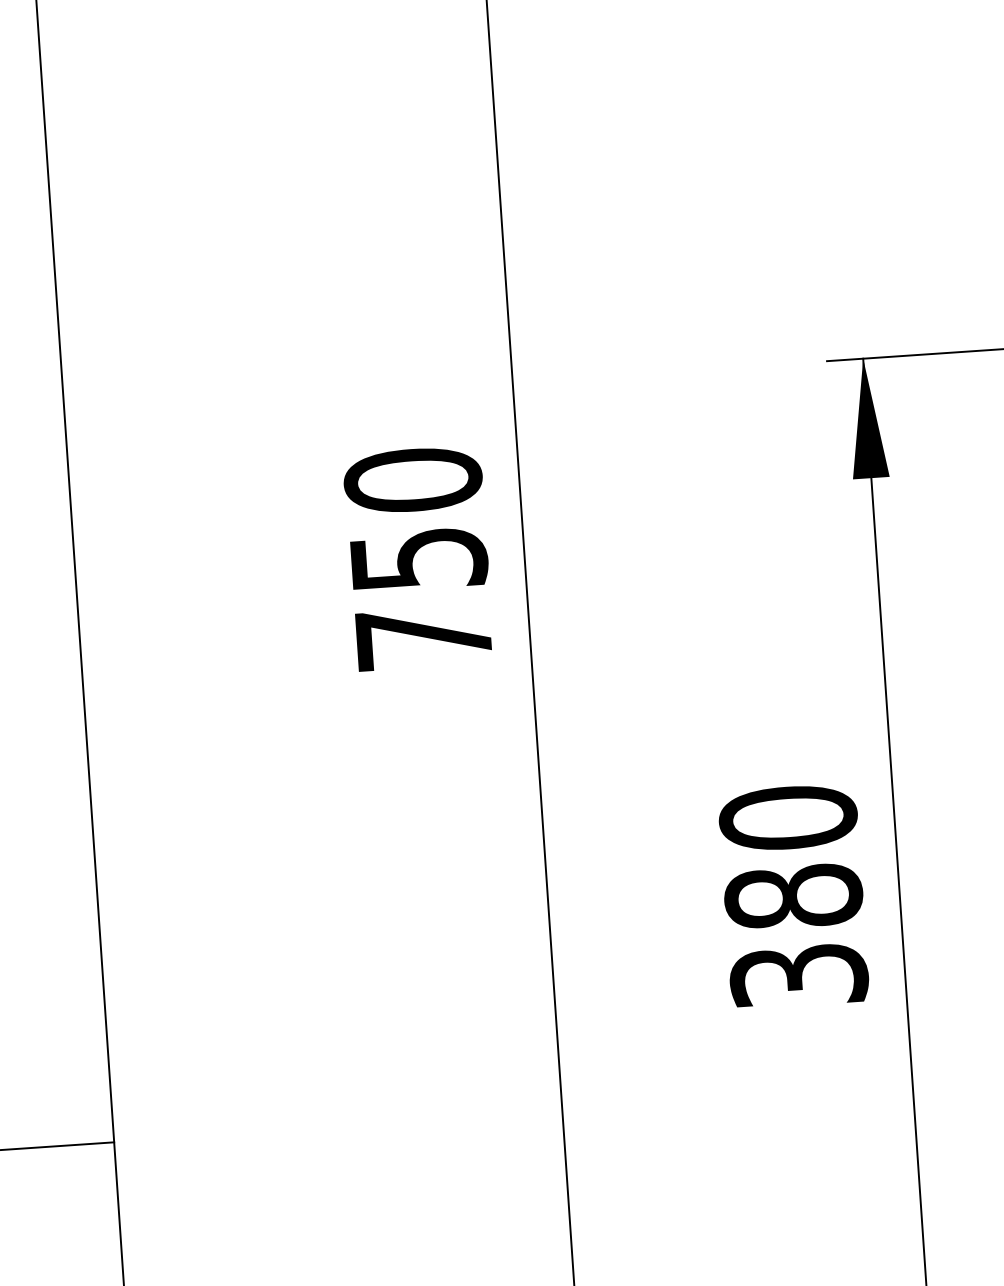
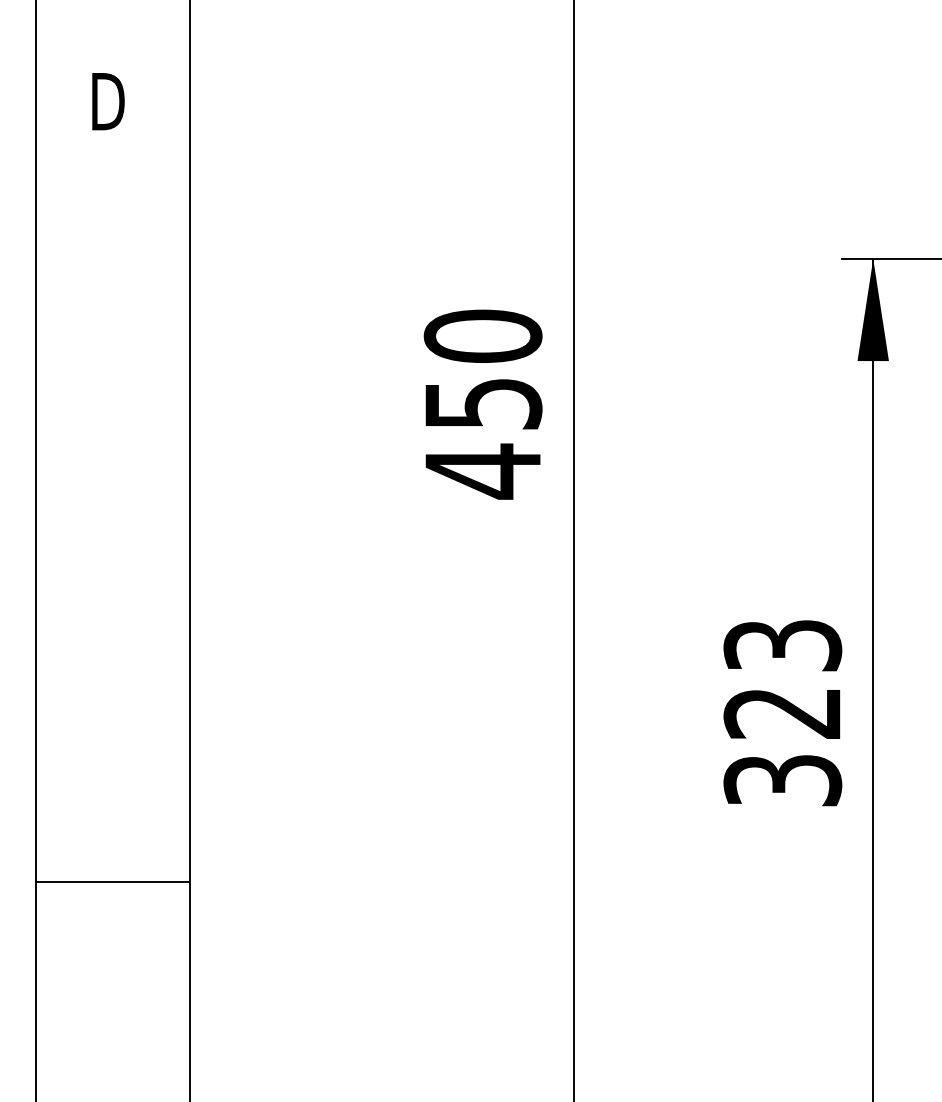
text: (423, 638) -> (482, 471), 750 -> 450
text: (790, 856) -> (782, 678), 380 -> 323

